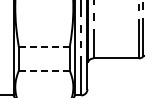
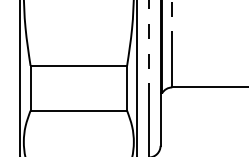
line: (44, 47) -> (79, 66), dashed -> solid
line: (43, 70) -> (77, 110), dashed -> solid

